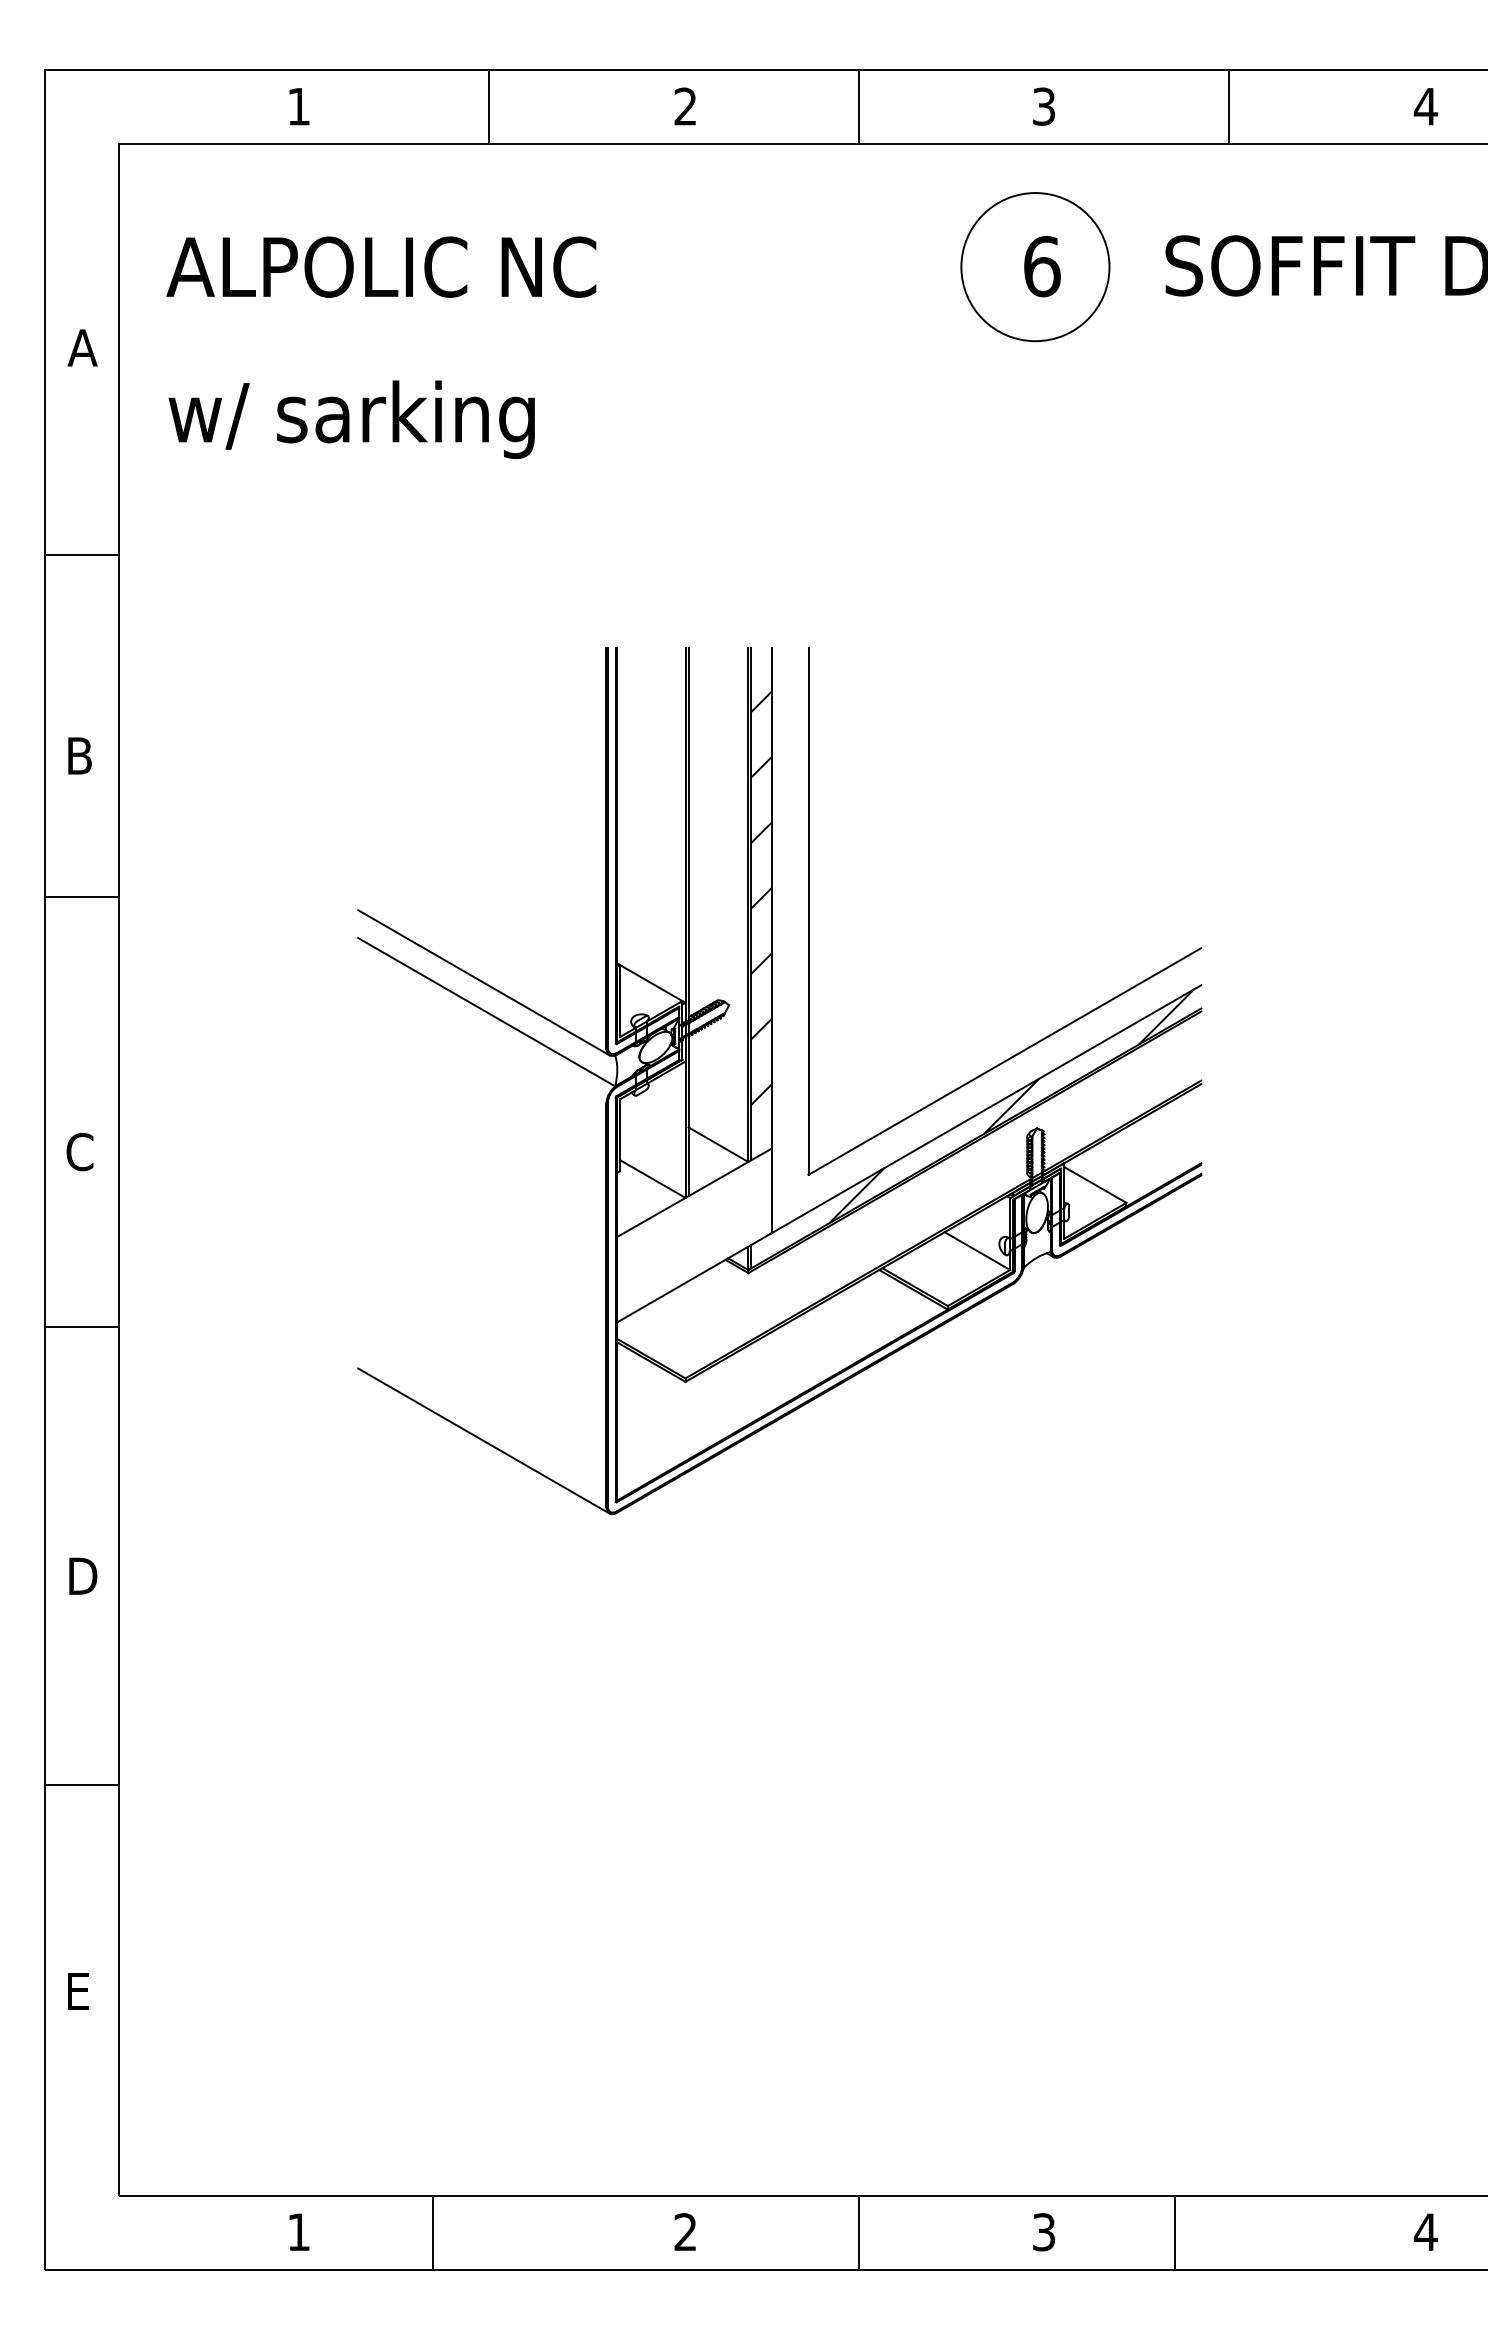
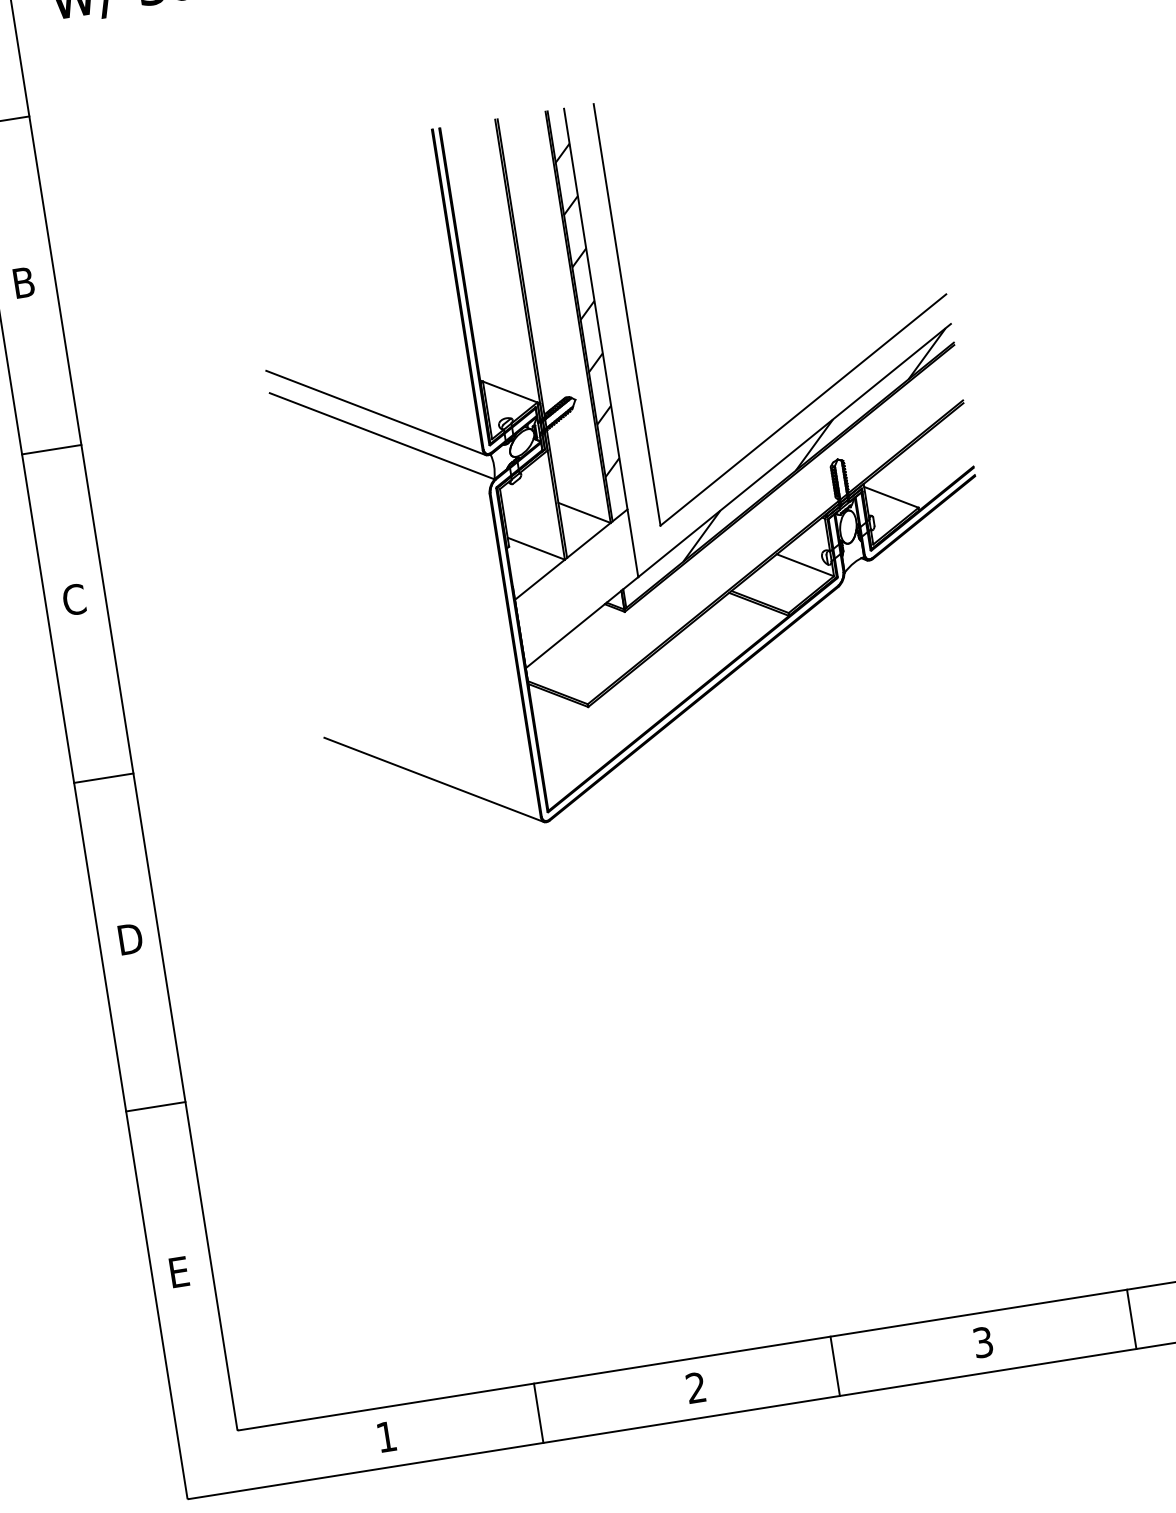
line: (81, 896) -> (51, 449), moved
line: (81, 1327) -> (103, 778), moved
line: (432, 2232) -> (538, 1413), moved
line: (1175, 2232) -> (1131, 1319), moved

